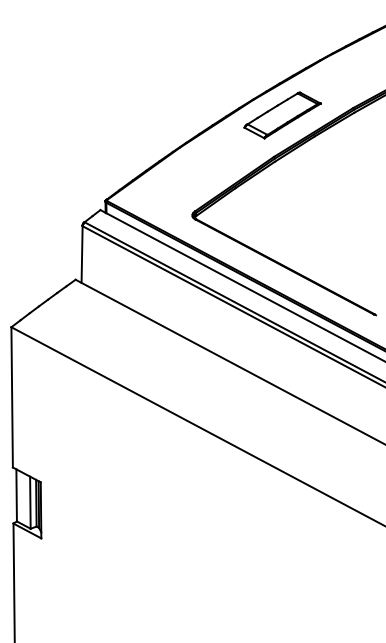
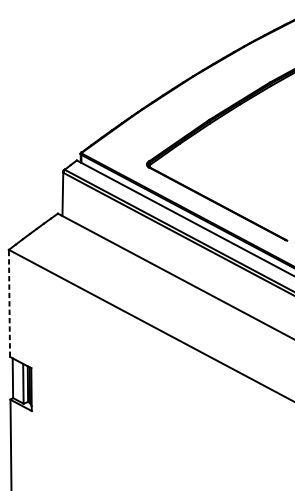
part: (282, 115) -> (215, 88), removed
line: (12, 396) -> (9, 302), solid -> dashed

